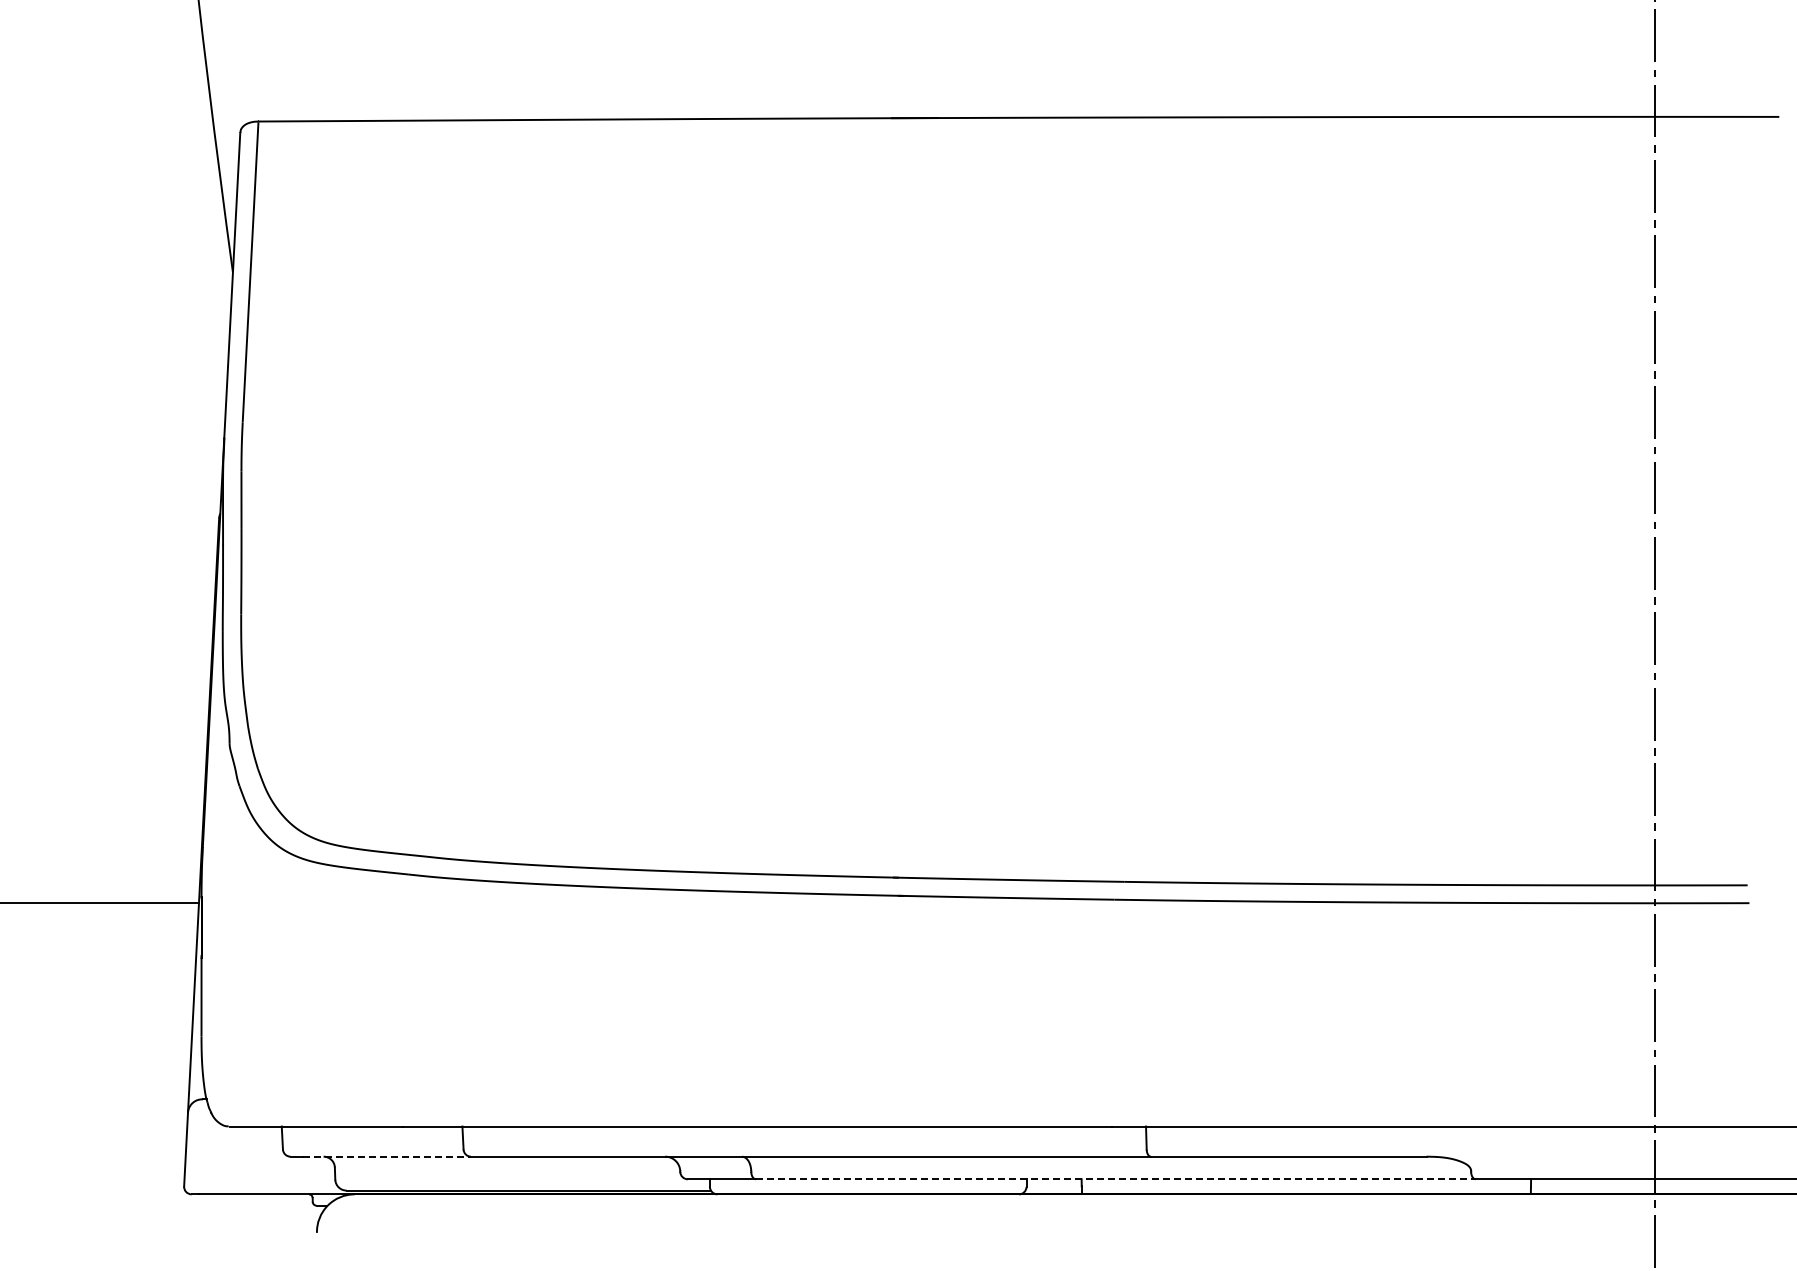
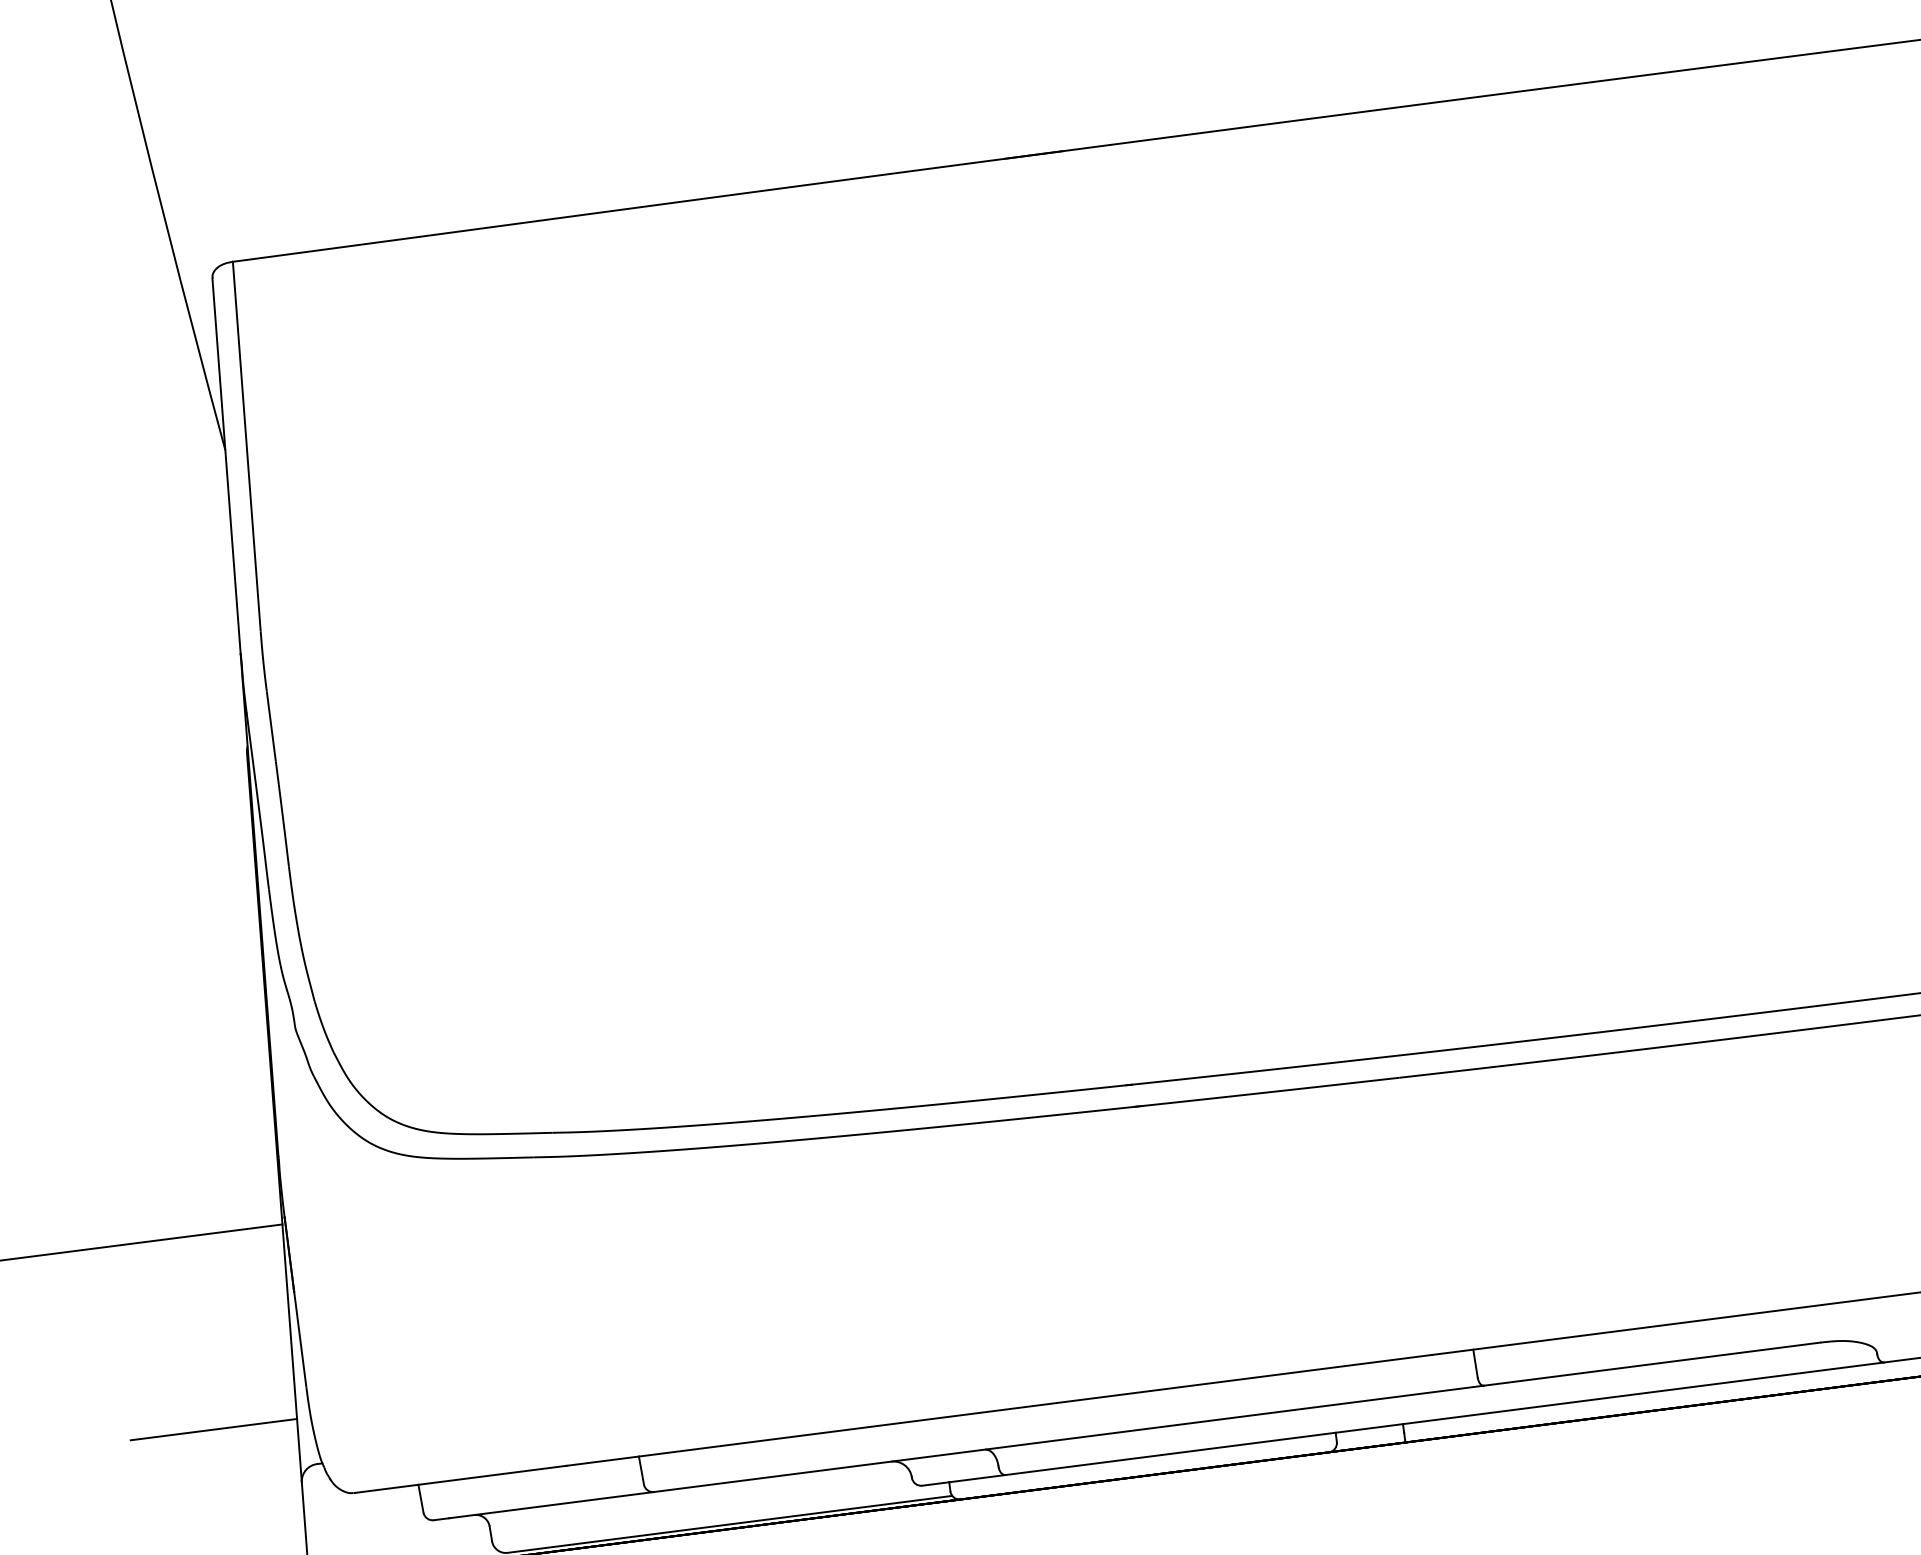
line: (122, 1060) -> (213, 1429), added
line: (386, 1156) -> (550, 1505), dashed -> solid
line: (1115, 1179) -> (1444, 1419), dashed -> solid

